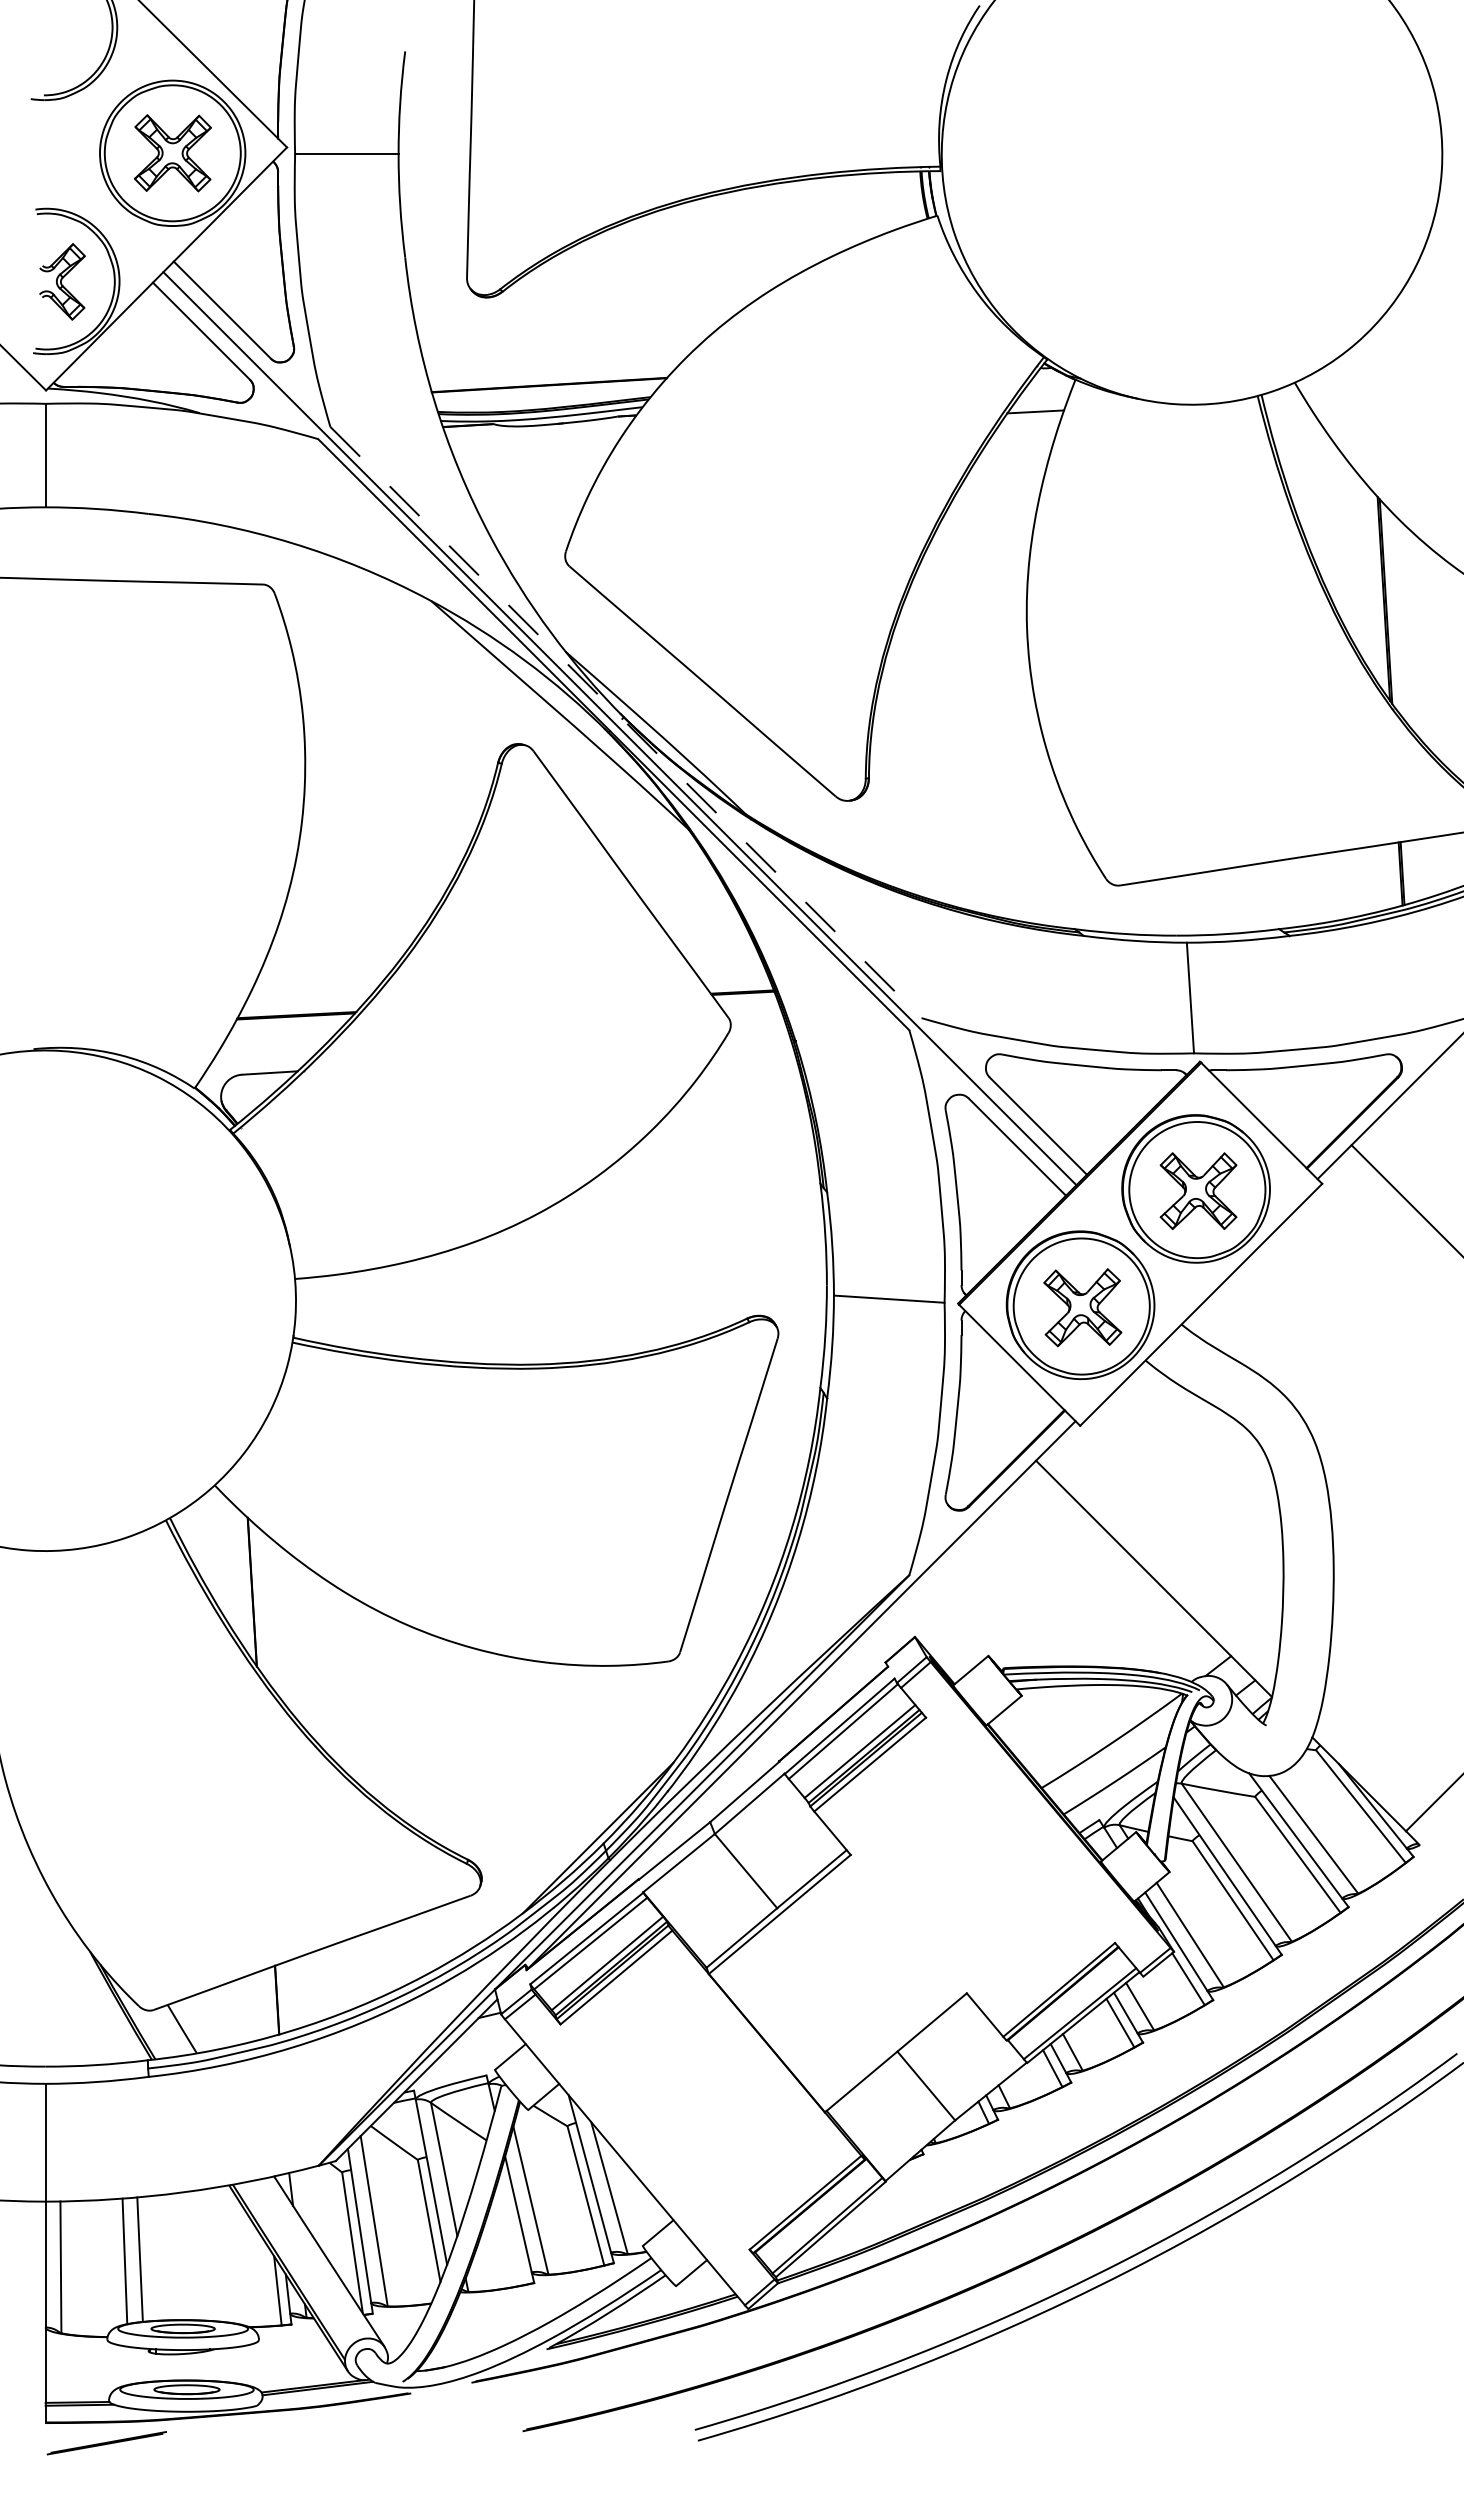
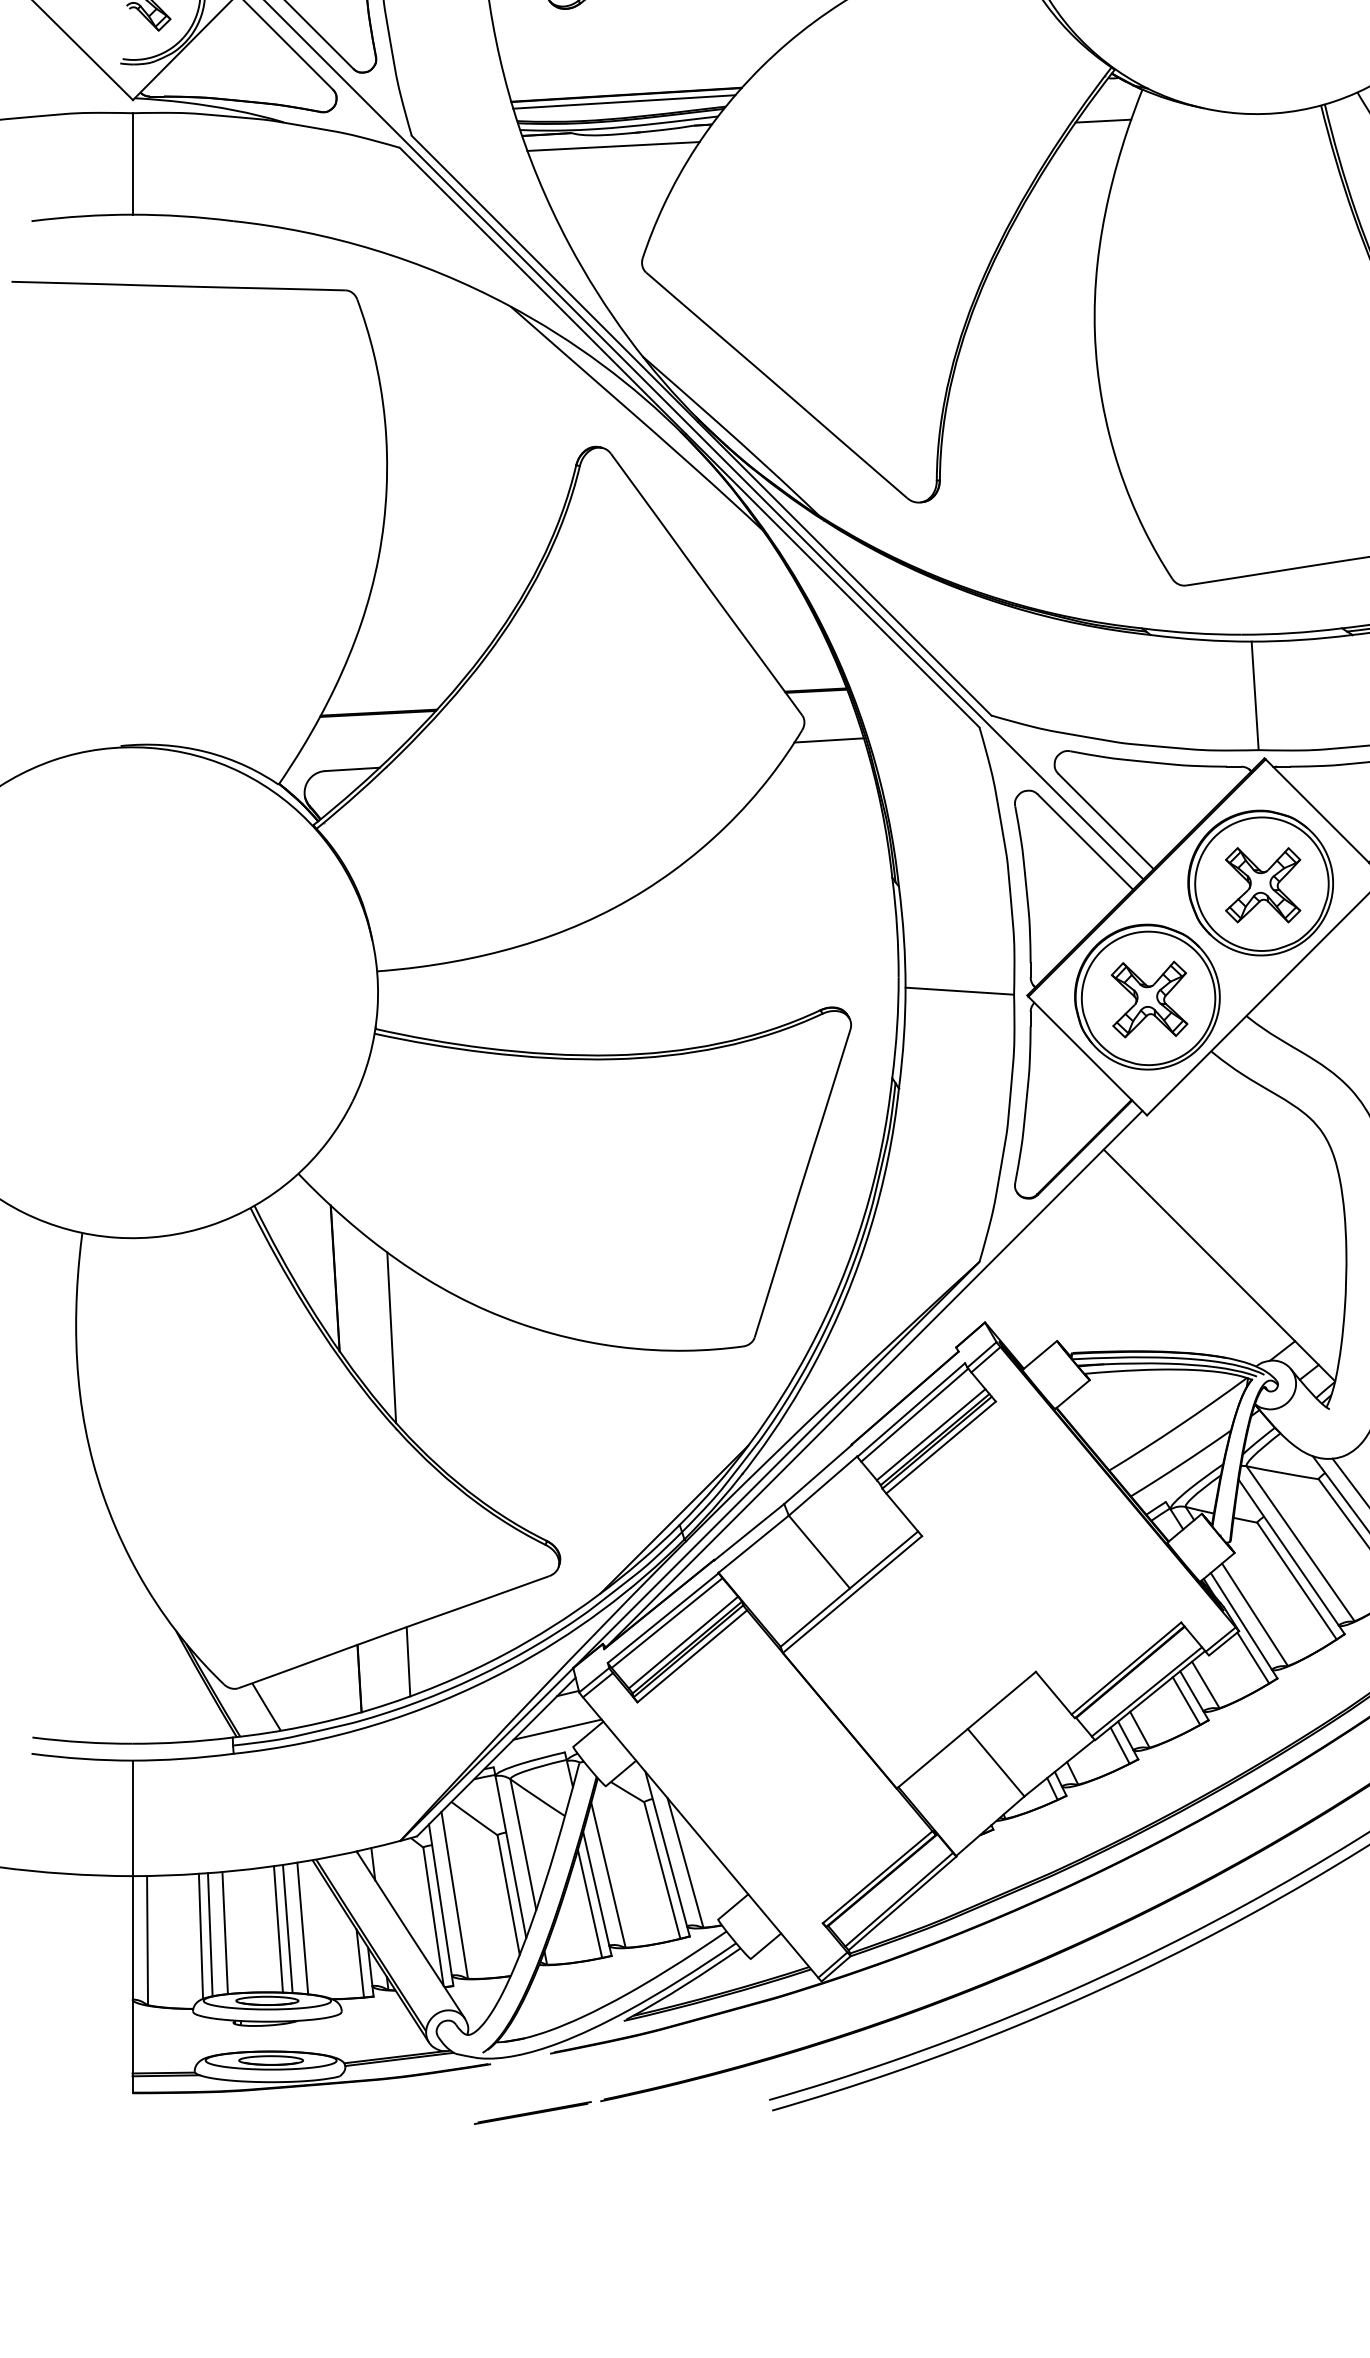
line: (546, 392) -> (623, 102), added
line: (535, 437) -> (612, 146), added
line: (626, 722) -> (702, 425), dashed -> solid
line: (755, 1043) -> (828, 740), added
line: (309, 1652) -> (391, 1337), added
line: (326, 1982) -> (407, 1661), added
line: (479, 2052) -> (558, 1729), added
line: (511, 2229) -> (589, 1903), added
line: (218, 2254) -> (302, 1927), added
line: (194, 2255) -> (278, 1928), added
line: (203, 2255) -> (287, 1928), added
line: (115, 2262) -> (201, 1935), added
line: (106, 2443) -> (532, 2113), moved

